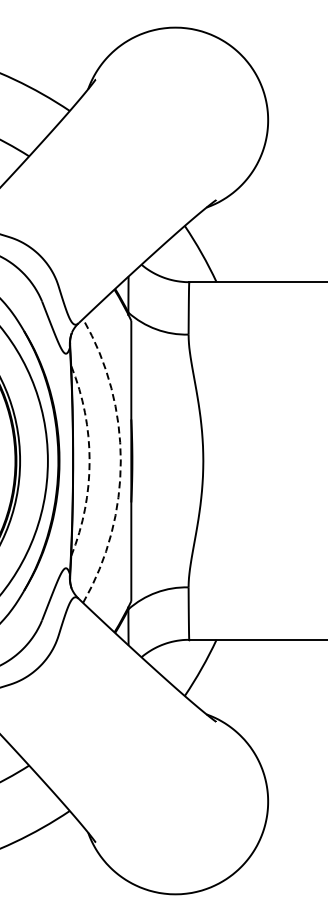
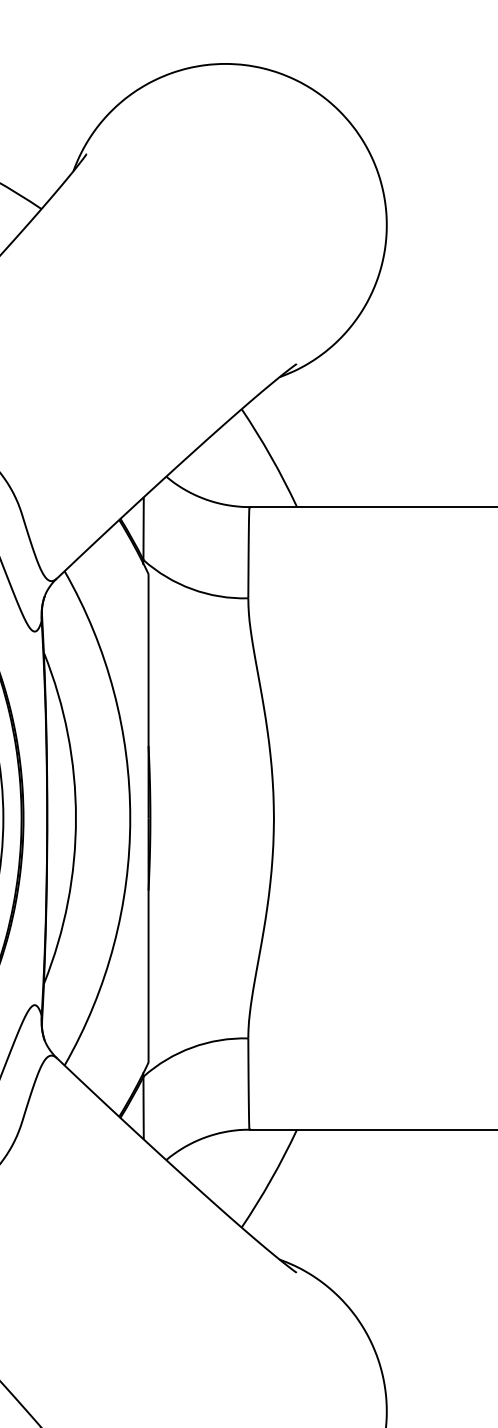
arc: (89, 460) -> (75, 817), dashed -> solid
arc: (120, 460) -> (129, 817), dashed -> solid

